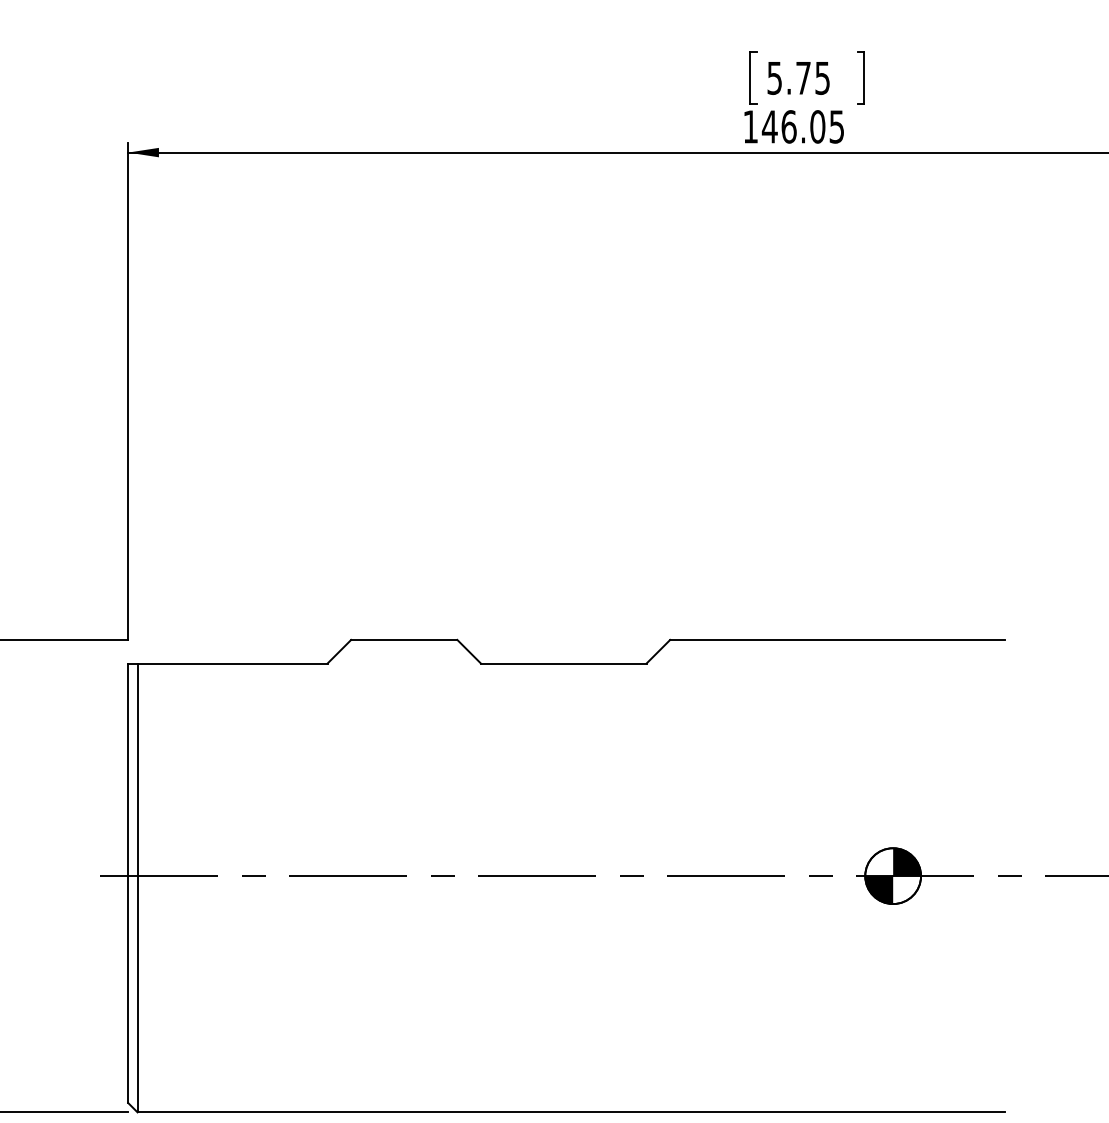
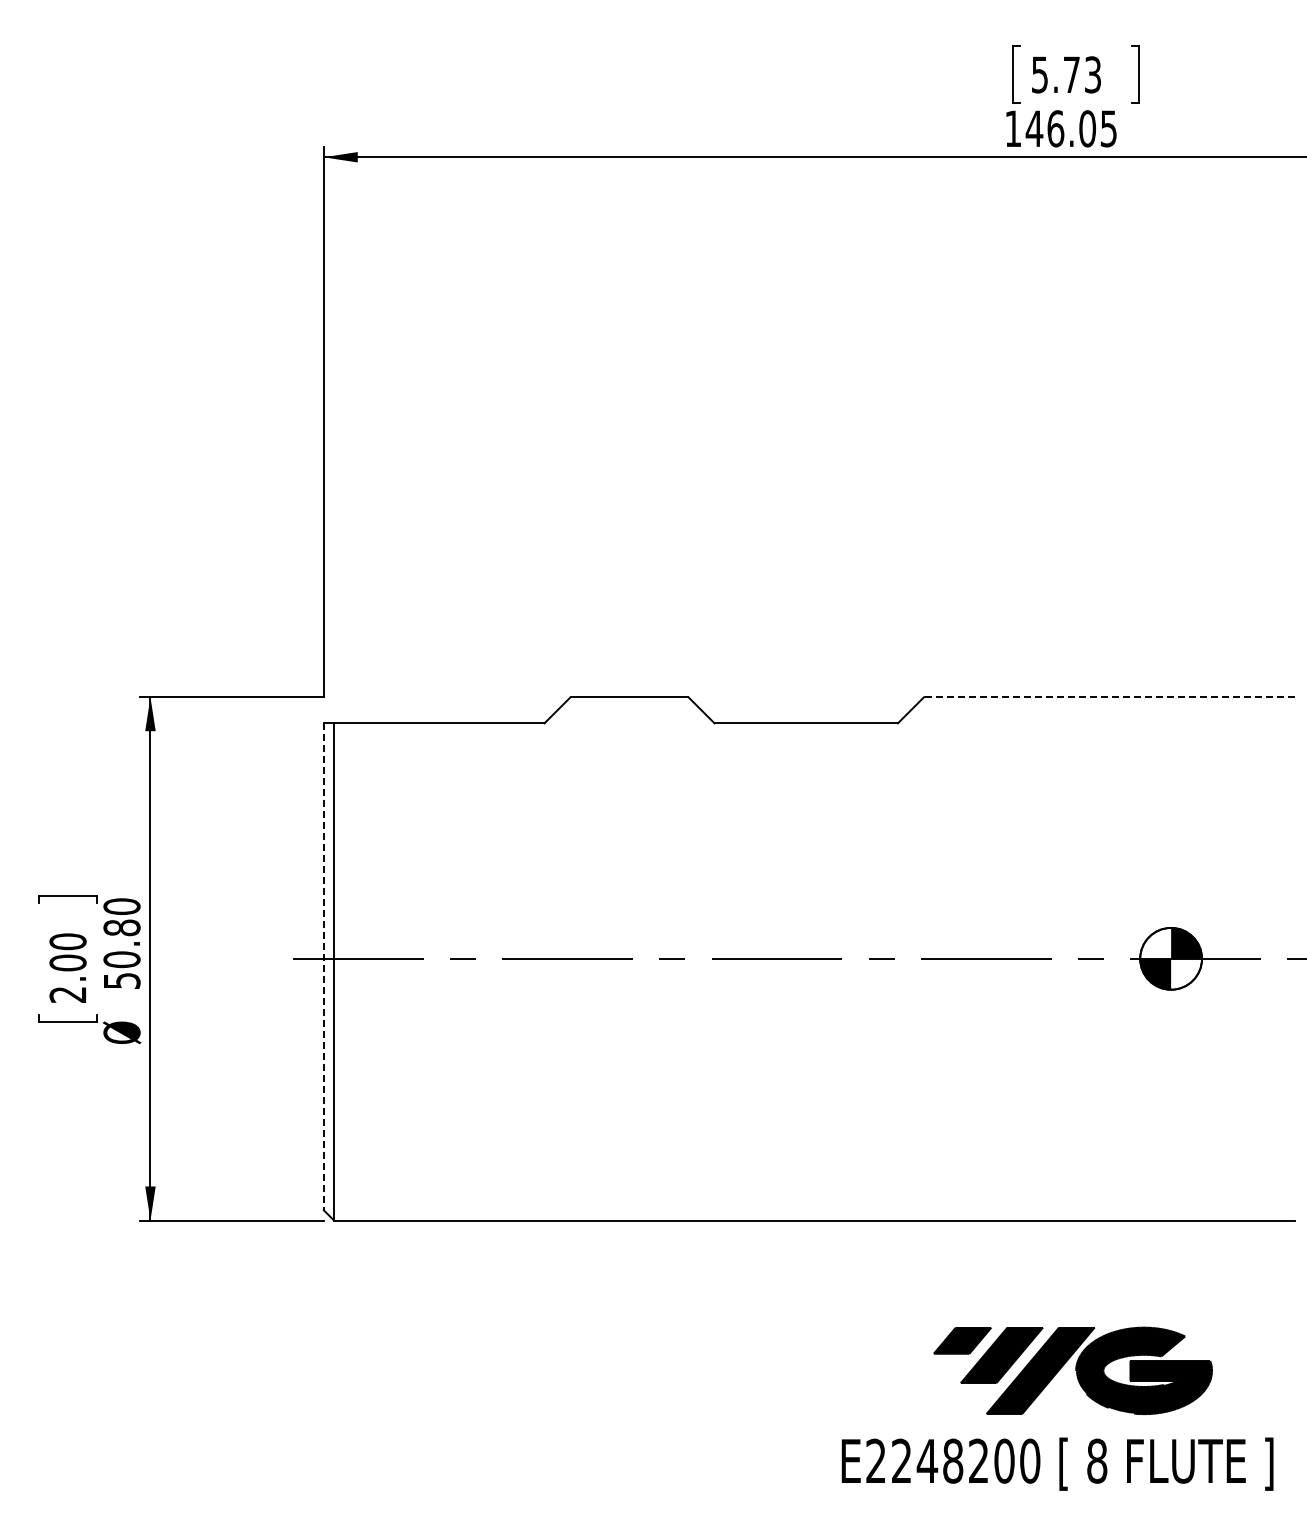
text: (822, 77) -> (1092, 74), 5.75 -> 5.73
line: (836, 640) -> (1108, 697), solid -> dashed
line: (128, 883) -> (323, 967), solid -> dashed

